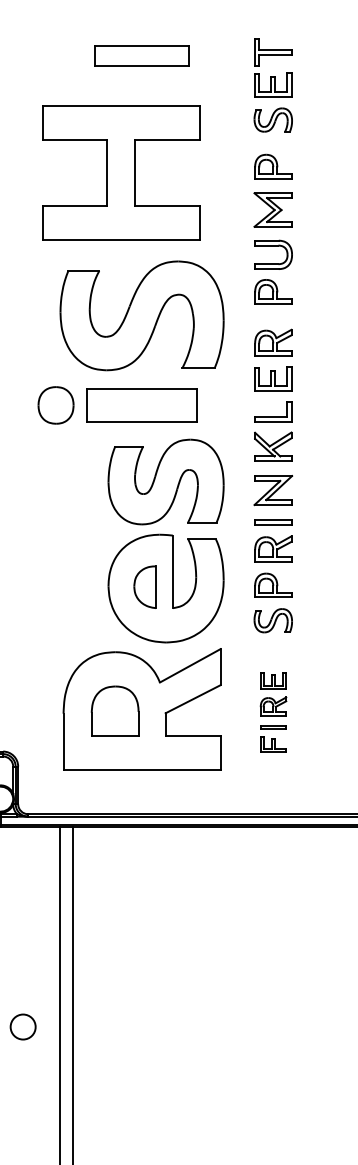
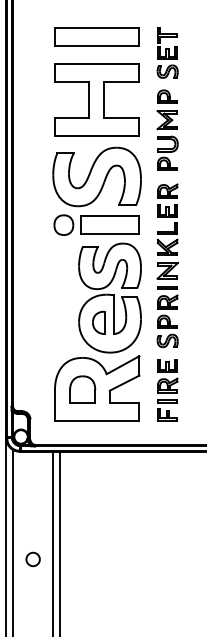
part: (140, 54) -> (96, 36), size x1.67
part: (120, 171) -> (96, 99), moved
part: (116, 404) -> (96, 224), moved
part: (272, 712) -> (167, 390), size x1.43

